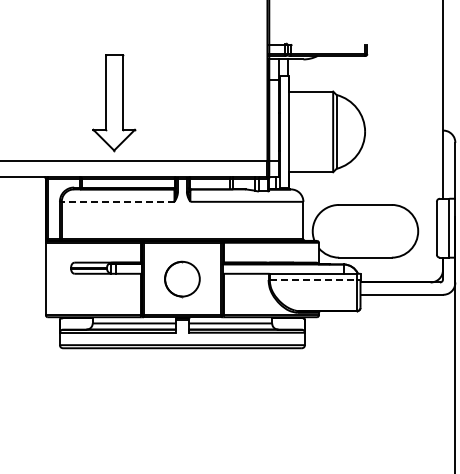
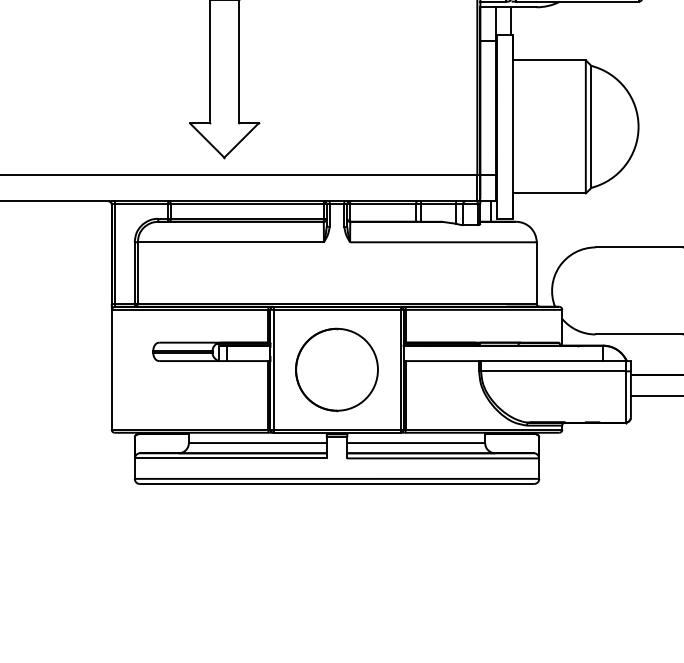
line: (117, 201) -> (229, 241), dashed -> solid
part: (182, 279) -> (337, 370), size x1.43
line: (313, 280) -> (553, 372), dashed -> solid

